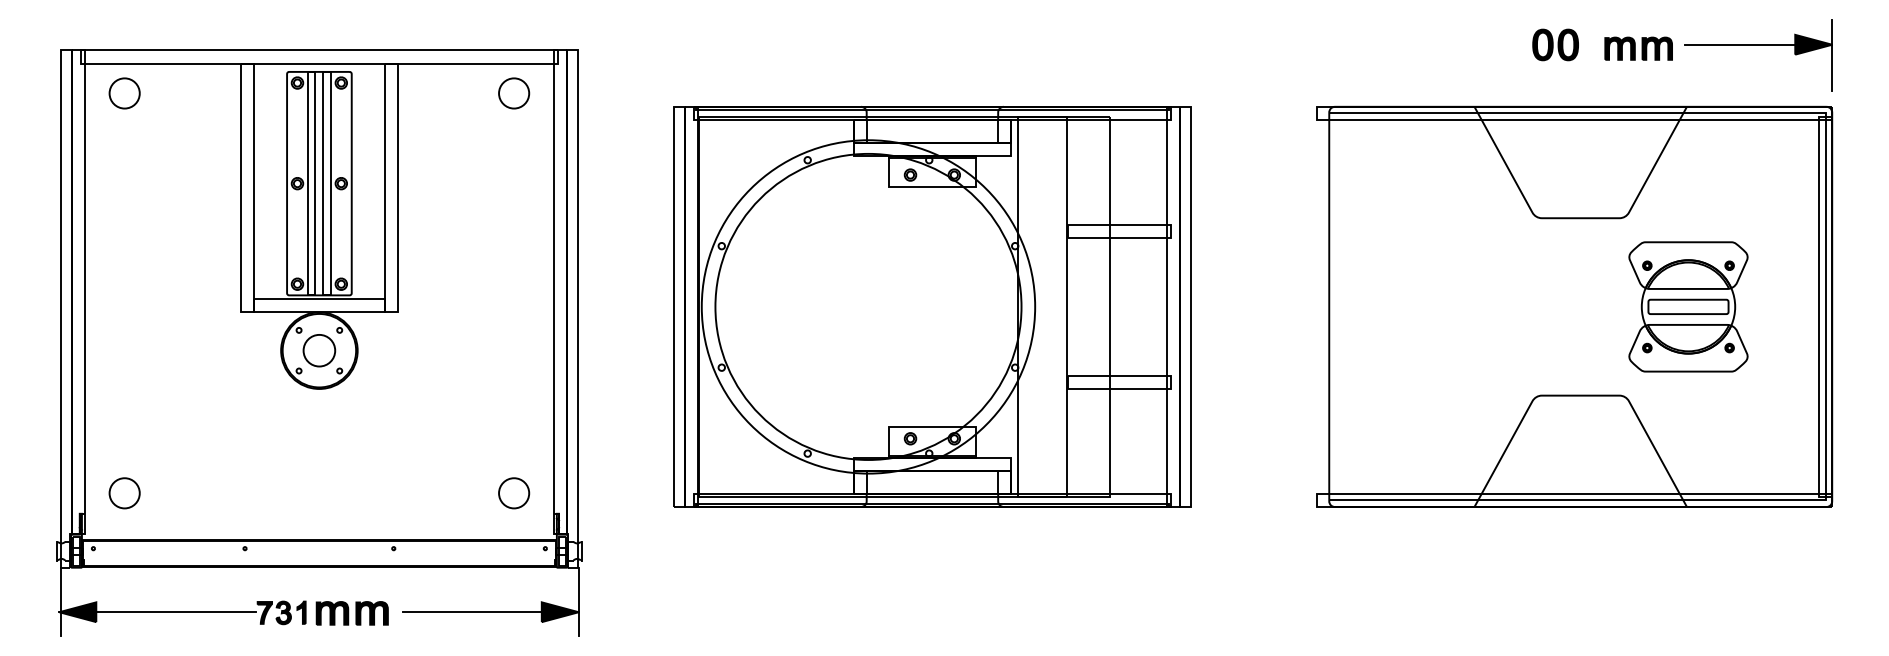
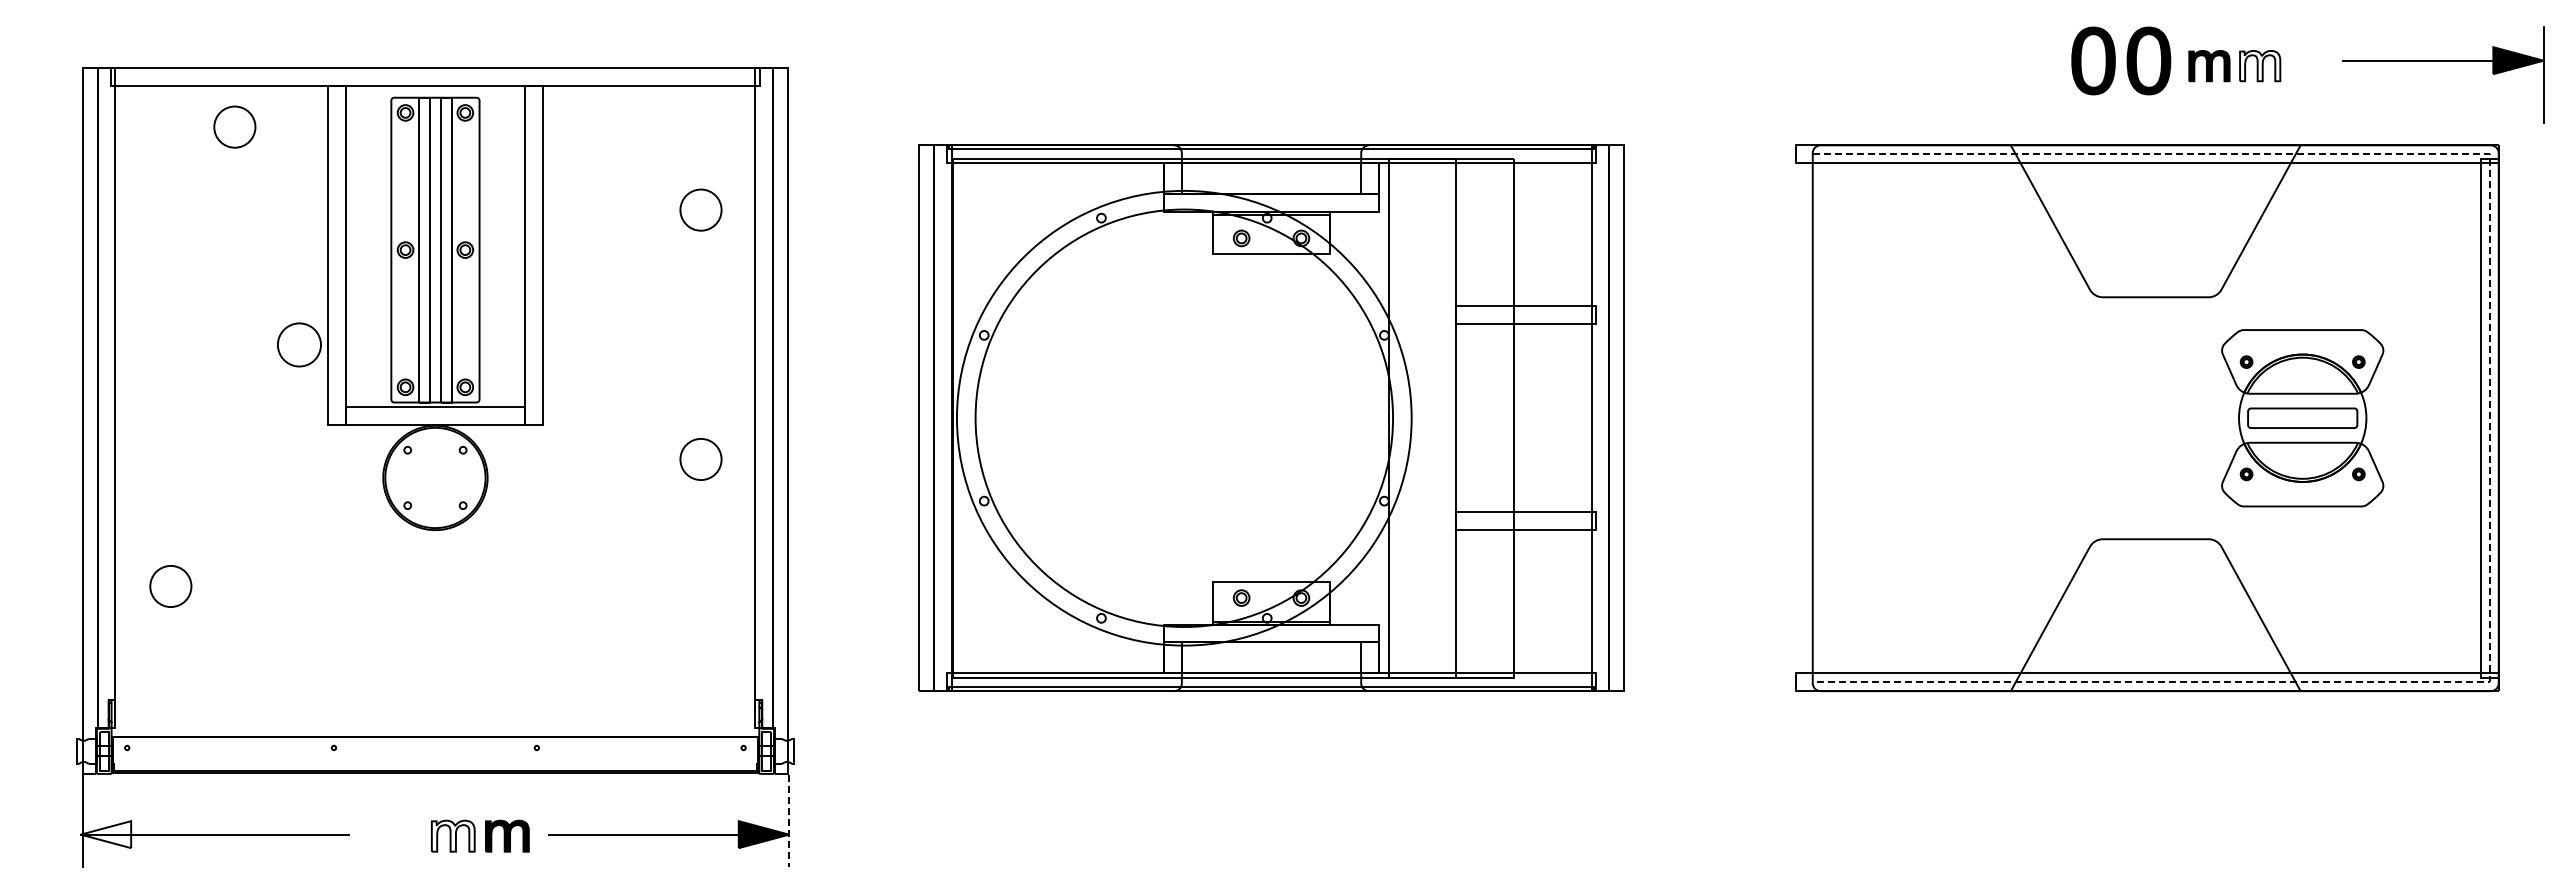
part: (1555, 44) -> (2121, 60), size x1.6
part: (1758, 45) -> (2443, 61), moved
fill: (1657, 48) -> (2260, 65), removed
part: (124, 93) -> (234, 126), moved
part: (513, 93) -> (700, 209), moved
line: (1825, 307) -> (2489, 418), solid -> dashed
part: (319, 350) -> (299, 344), moved
part: (124, 493) -> (170, 586), moved
part: (513, 493) -> (700, 459), moved
line: (578, 602) -> (788, 821), solid -> dashed
fill: (77, 612) -> (105, 834), removed
part: (281, 612) -> (383, 835), removed
fill: (331, 612) -> (452, 835), removed

